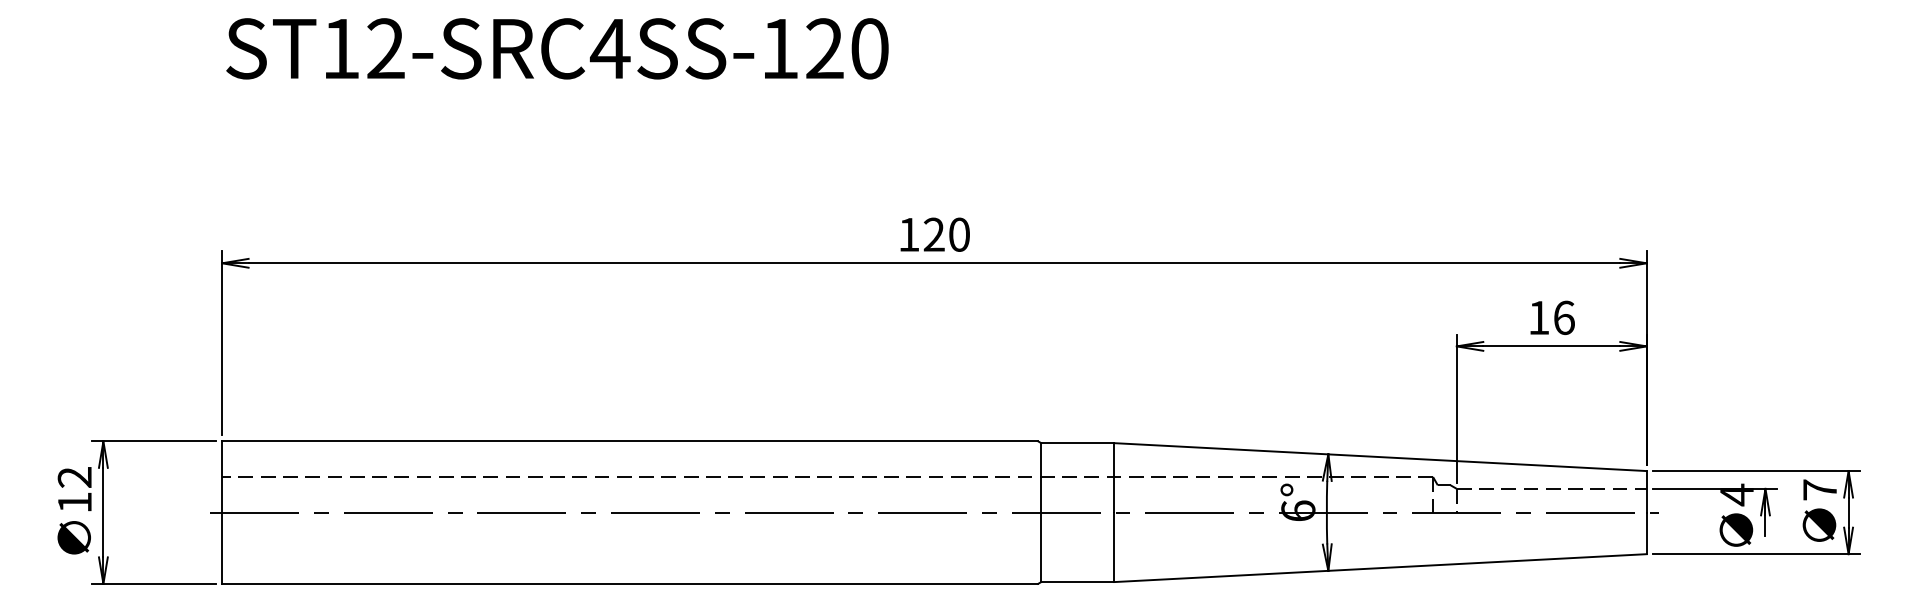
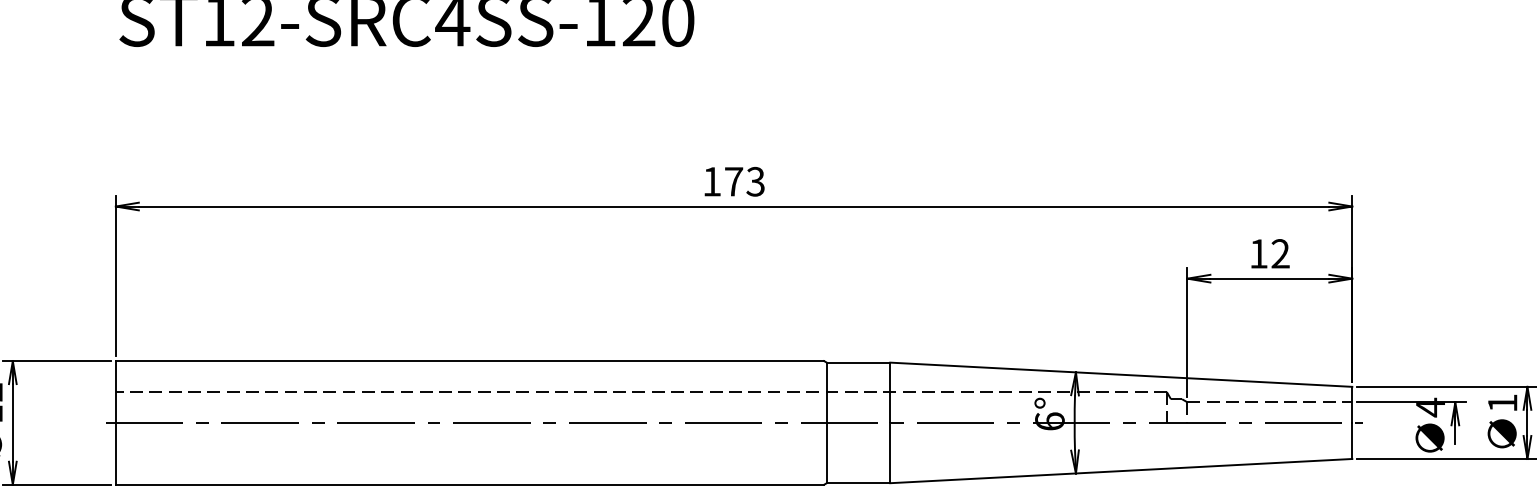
text: (946, 234) -> (744, 181), 120 -> 173
text: (1563, 317) -> (1280, 253), 16 -> 12
text: (1819, 489) -> (1502, 402), 7 -> 1

